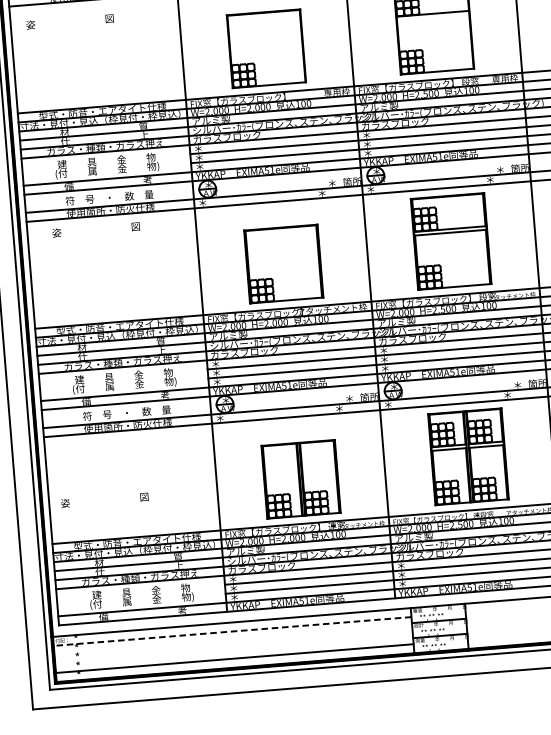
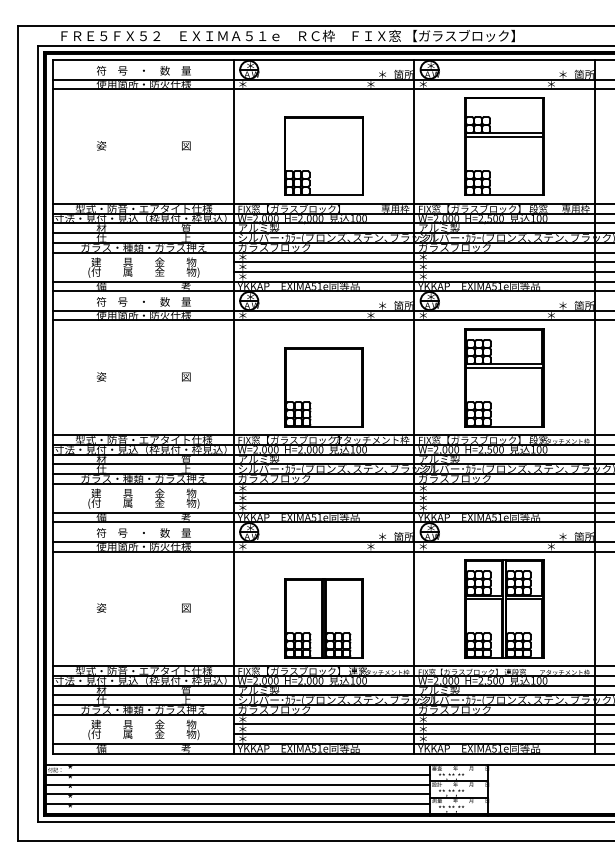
line: (433, 17) -> (504, 137), added
text: (69, 21) -> (143, 145), moved
text: (95, 229) -> (143, 376), moved
text: (104, 499) -> (143, 607), moved
line: (231, 631) -> (236, 774), dashed -> solid
line: (232, 640) -> (236, 784), added
line: (232, 649) -> (236, 794), added

